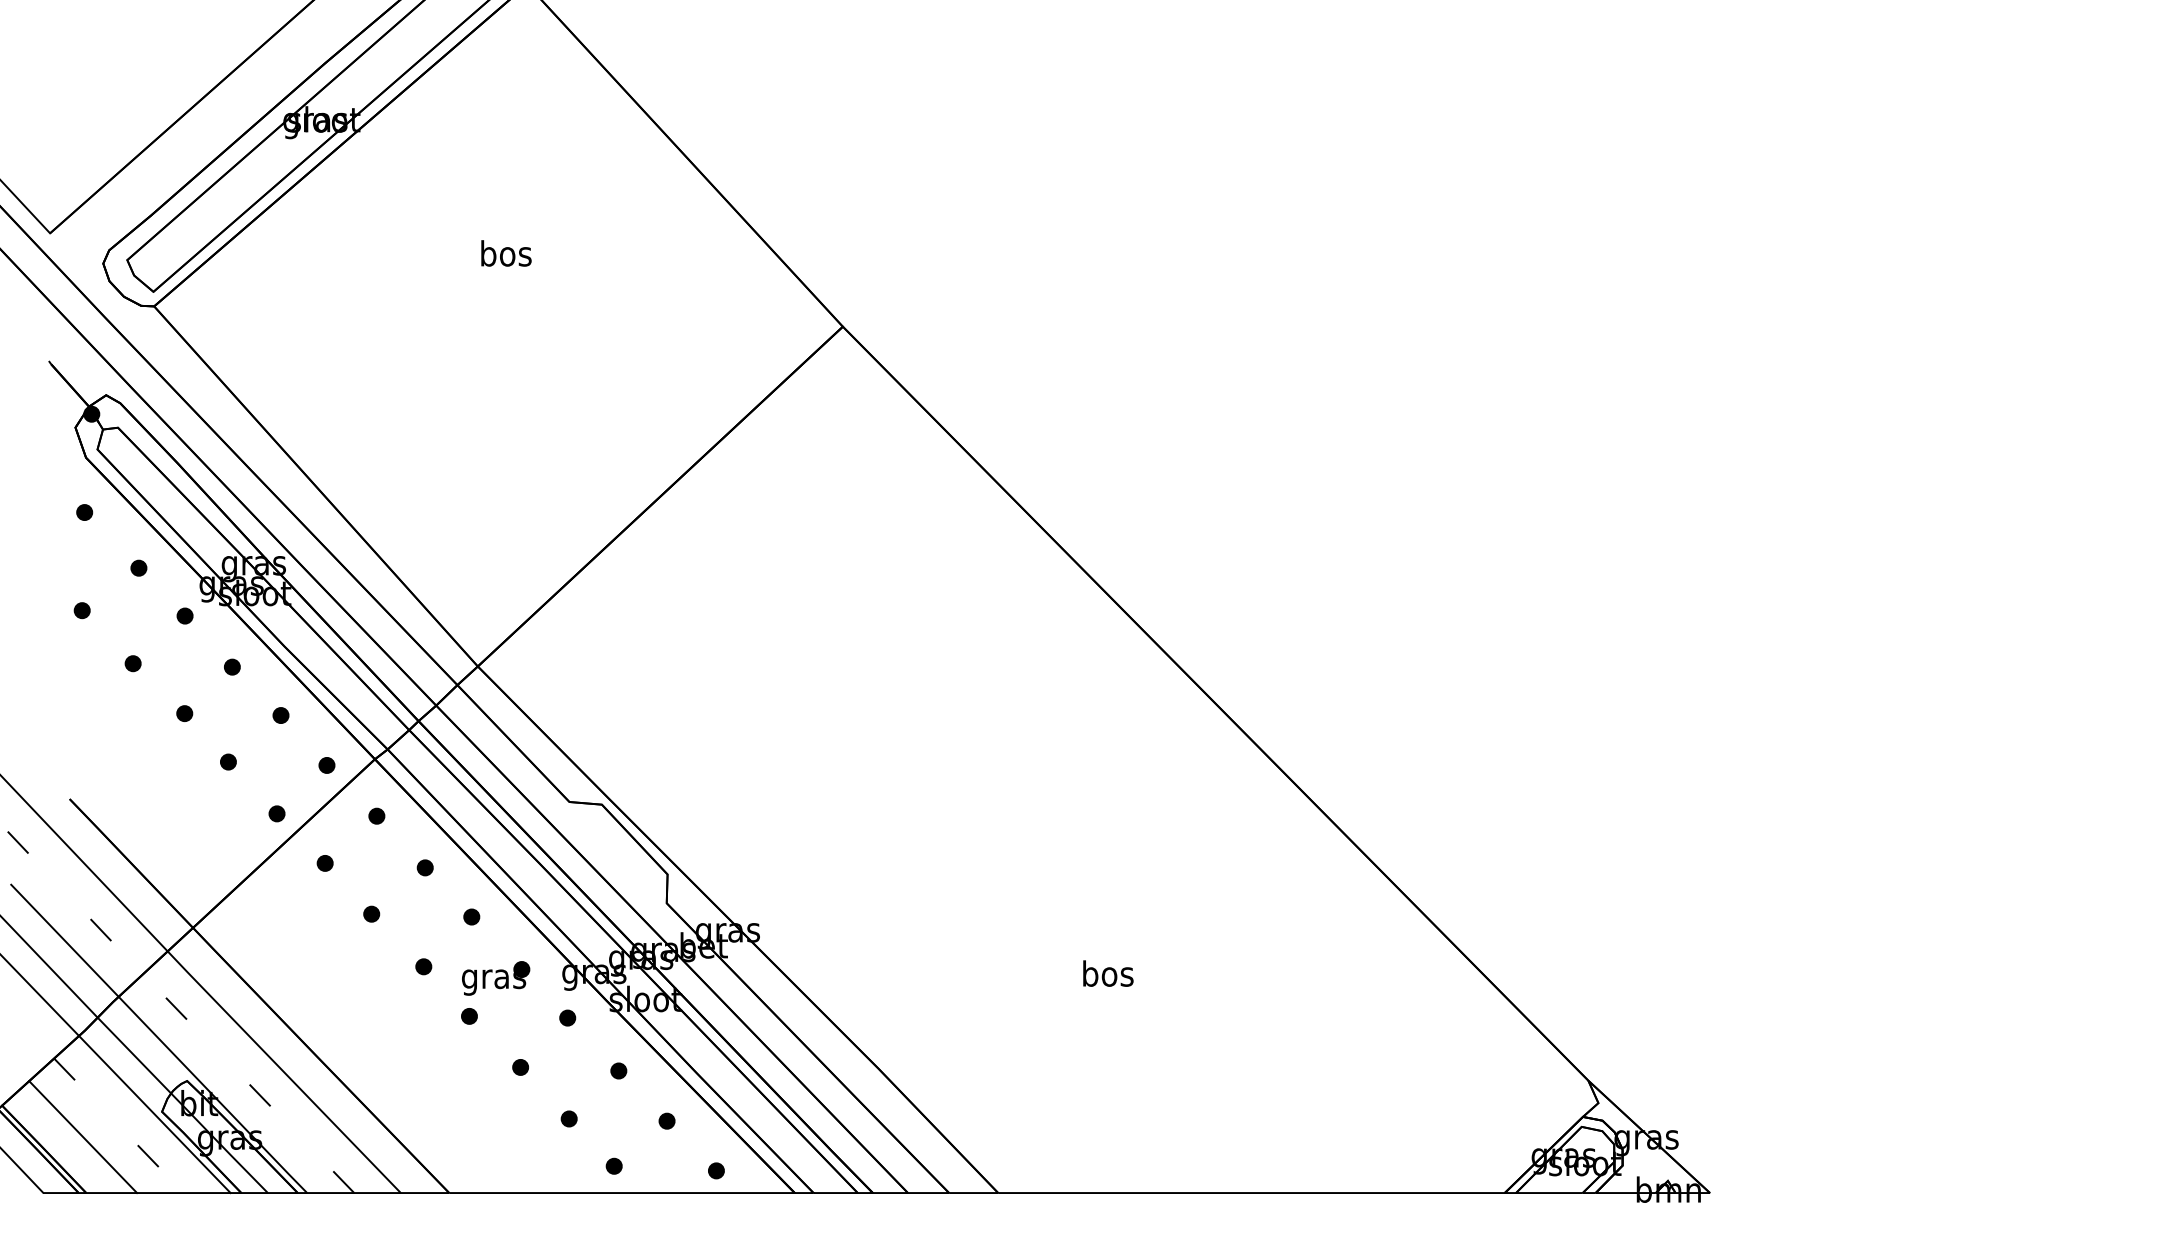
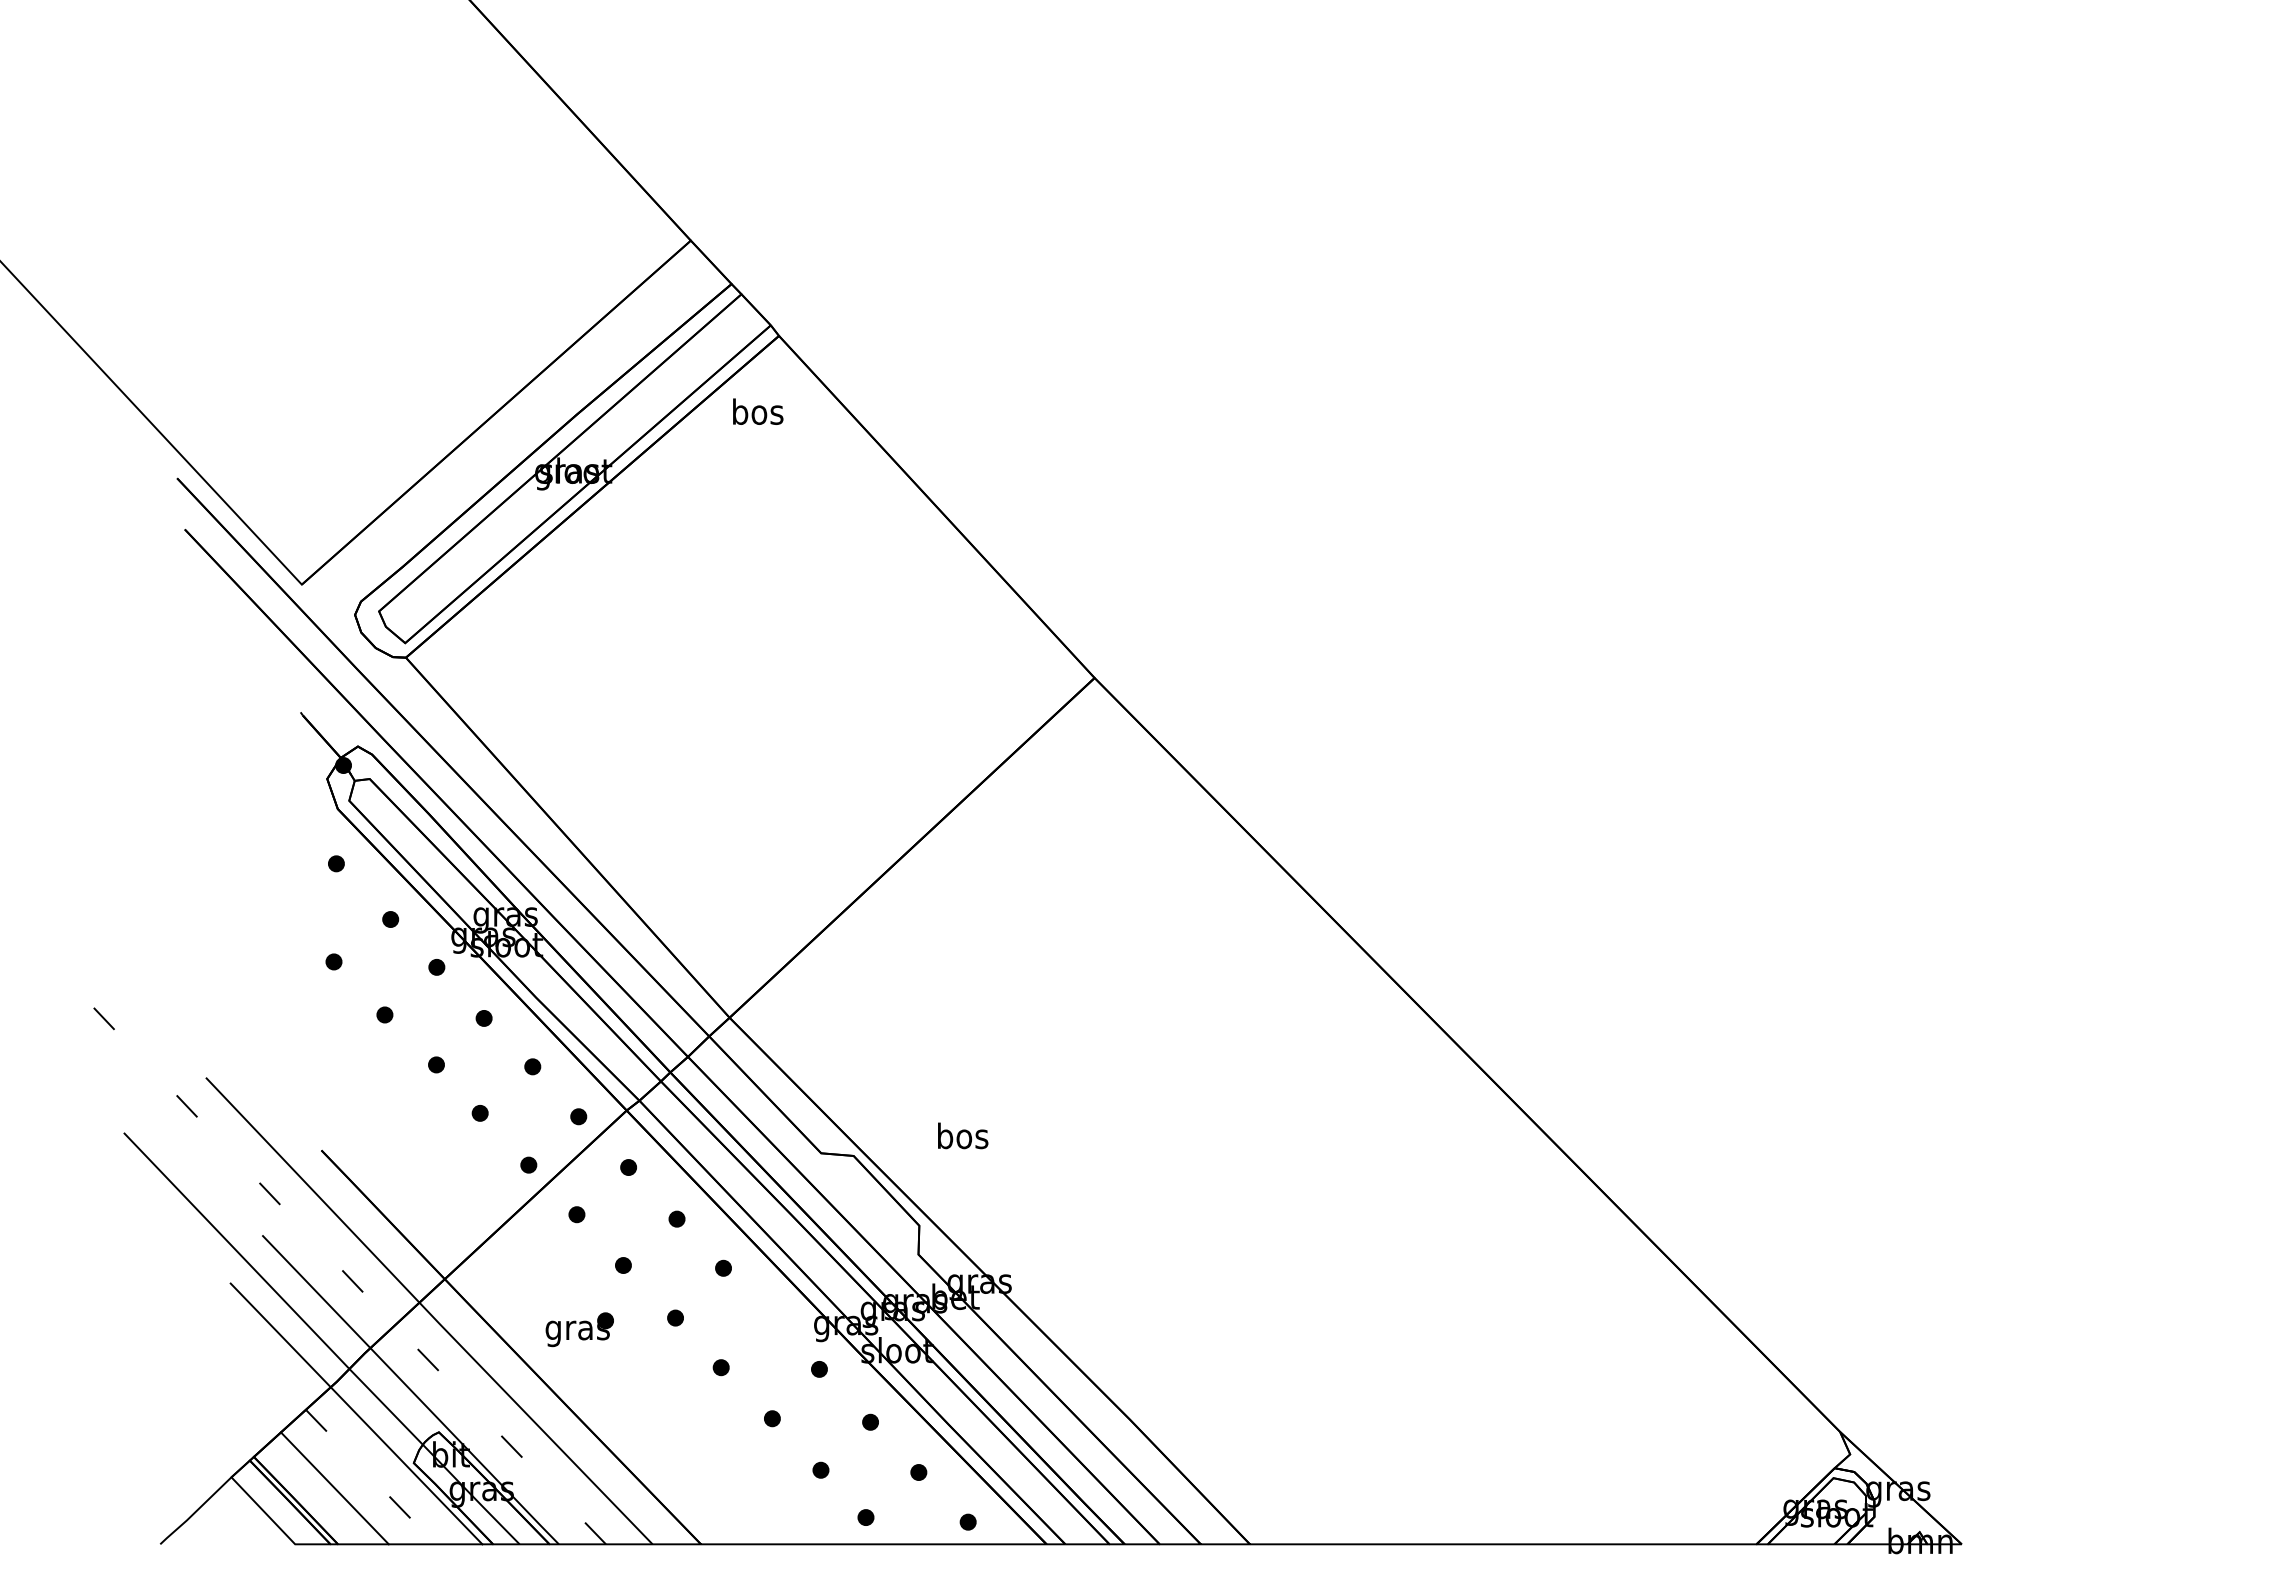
text: (506, 253) -> (758, 411), moved
text: (1108, 973) -> (963, 1135), moved
part: (495, 978) -> (579, 1329), moved

